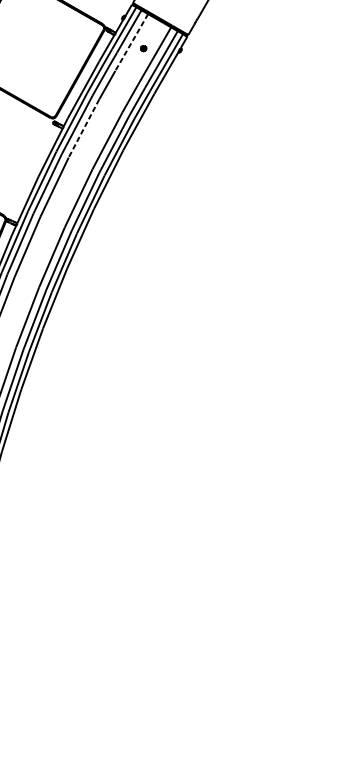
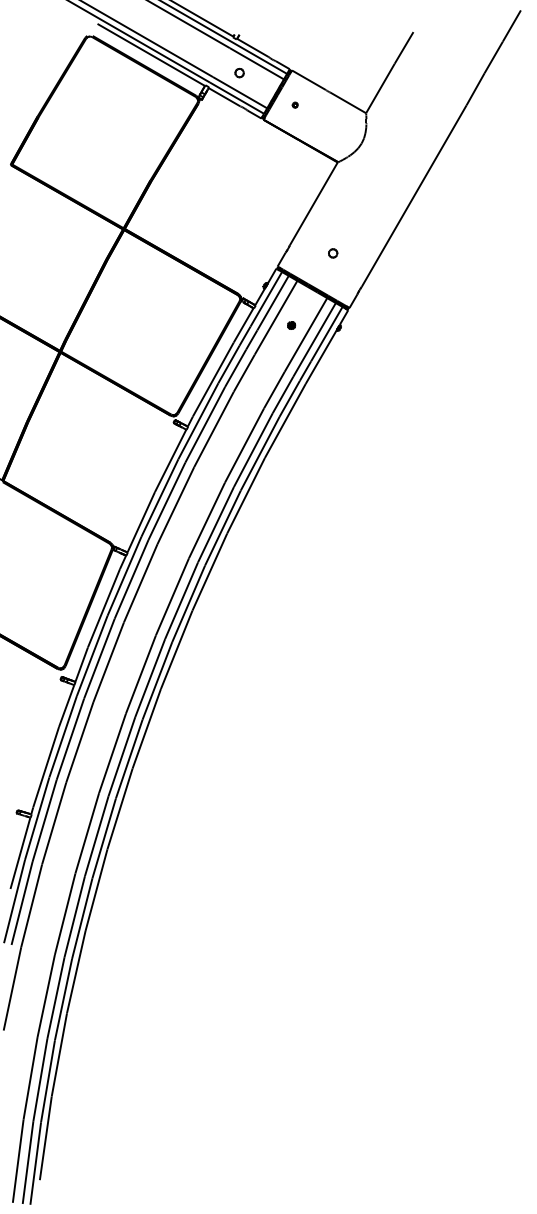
line: (132, 42) -> (276, 317), dashed -> solid
line: (84, 128) -> (214, 429), dashed -> solid

